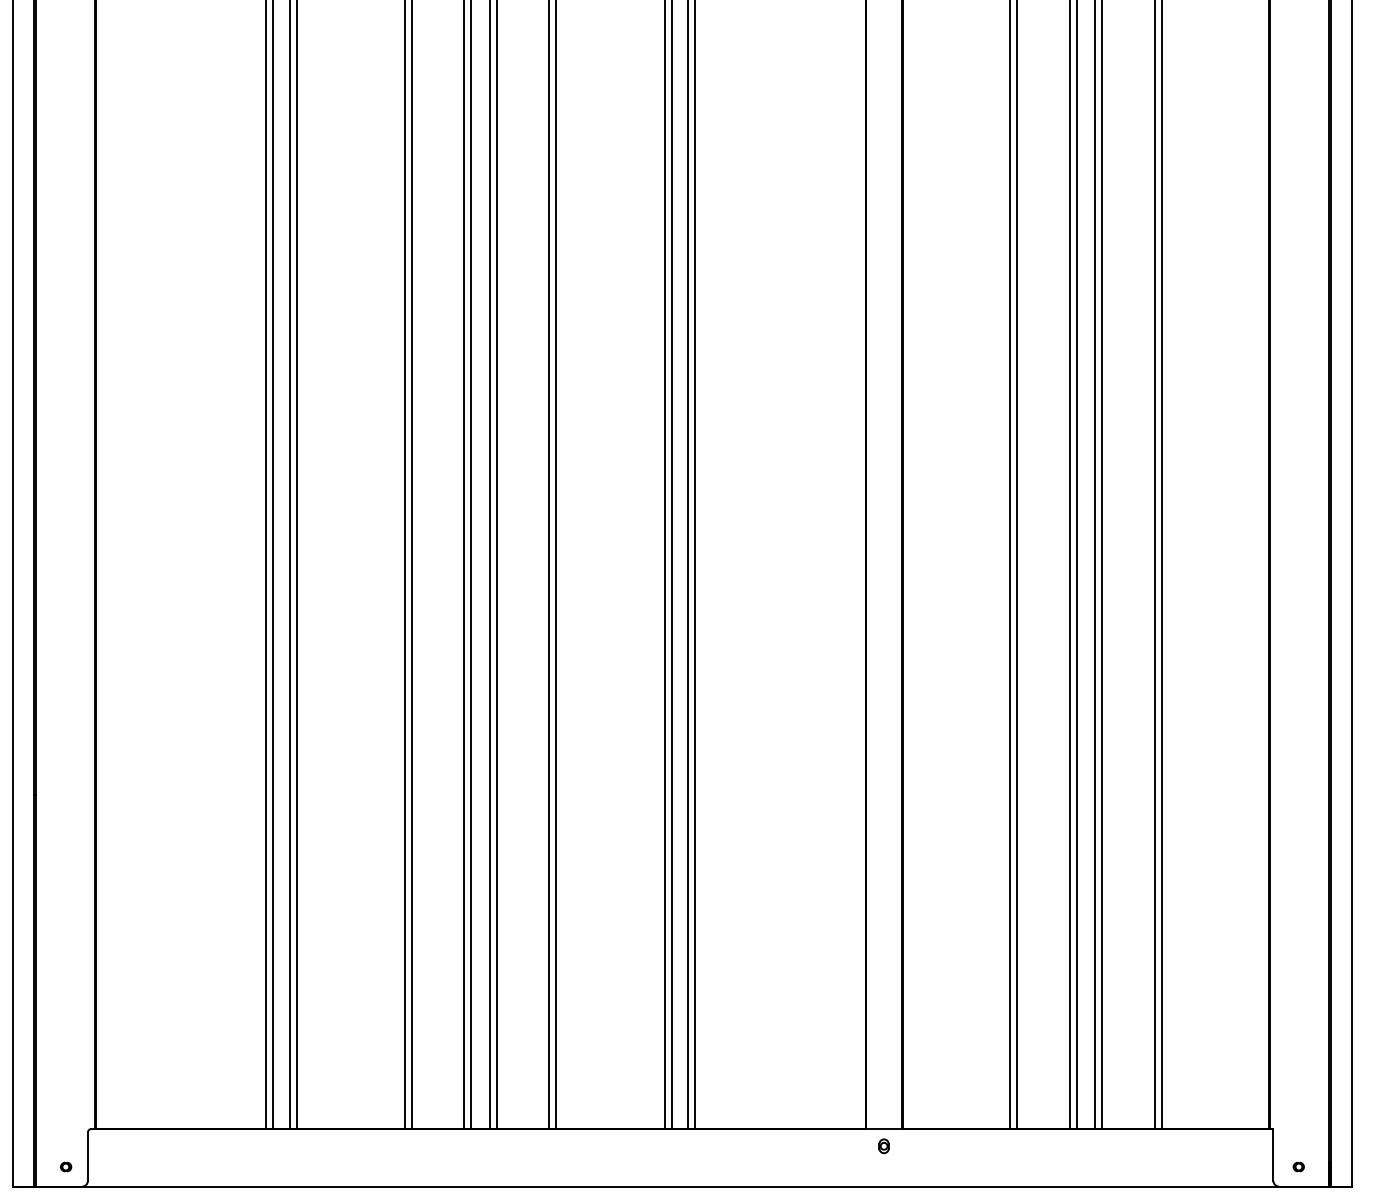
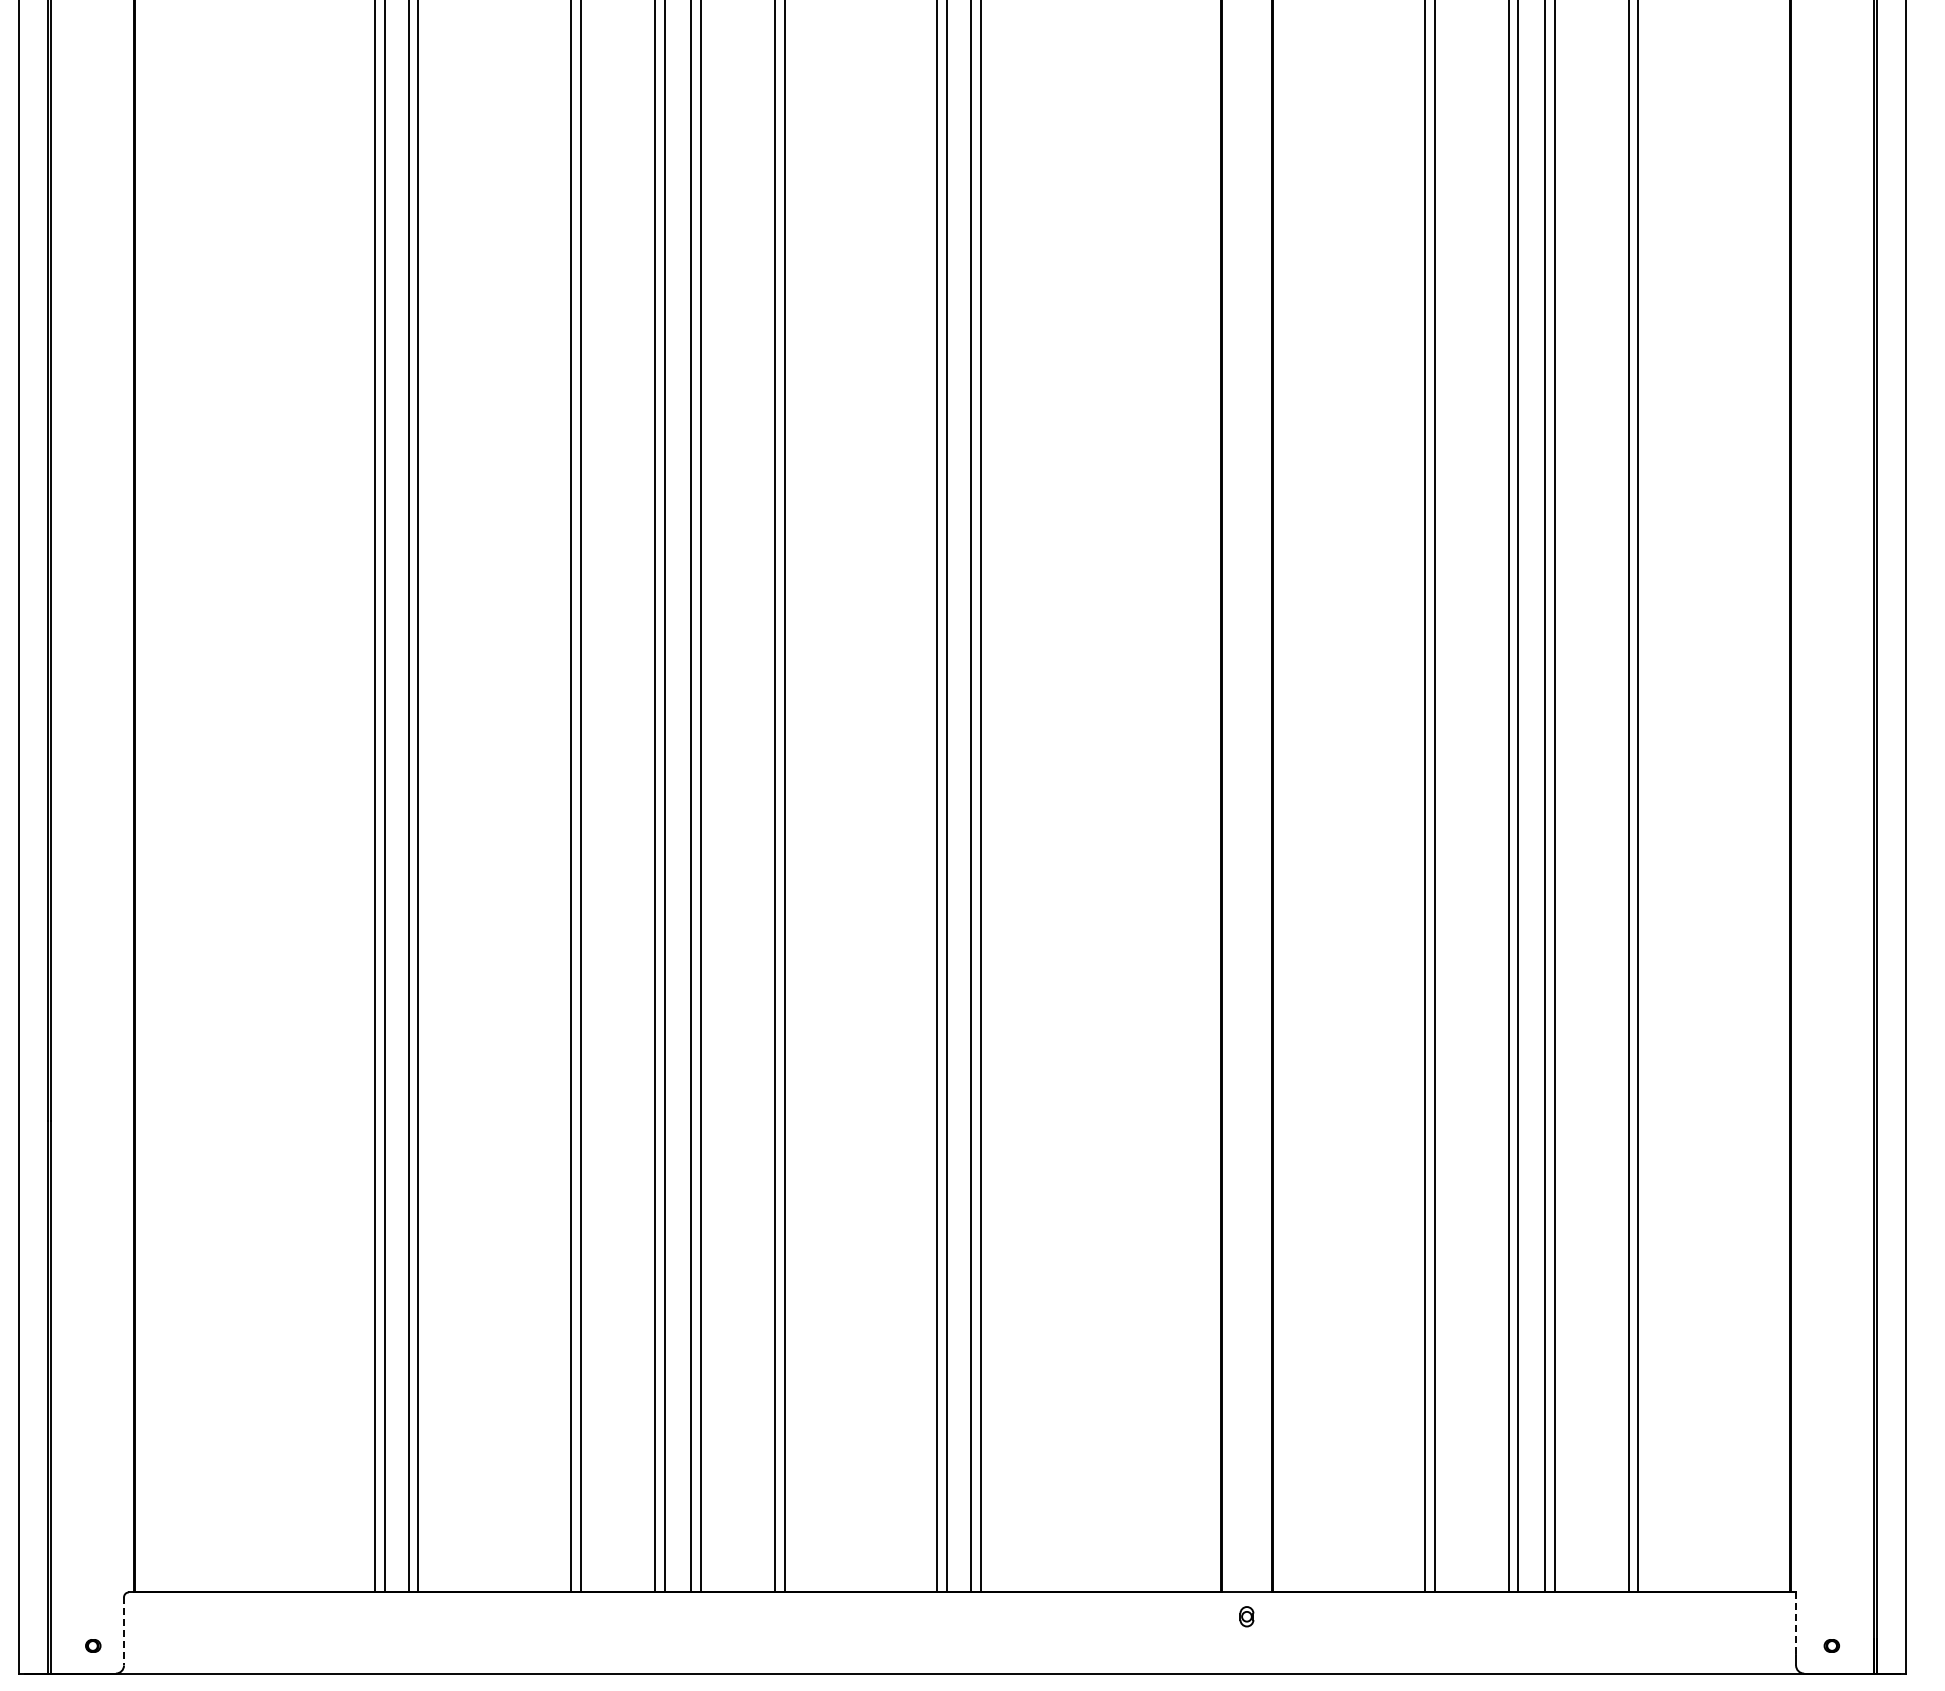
line: (1273, 1151) -> (1796, 1624), solid -> dashed
line: (88, 1156) -> (124, 1631), solid -> dashed

